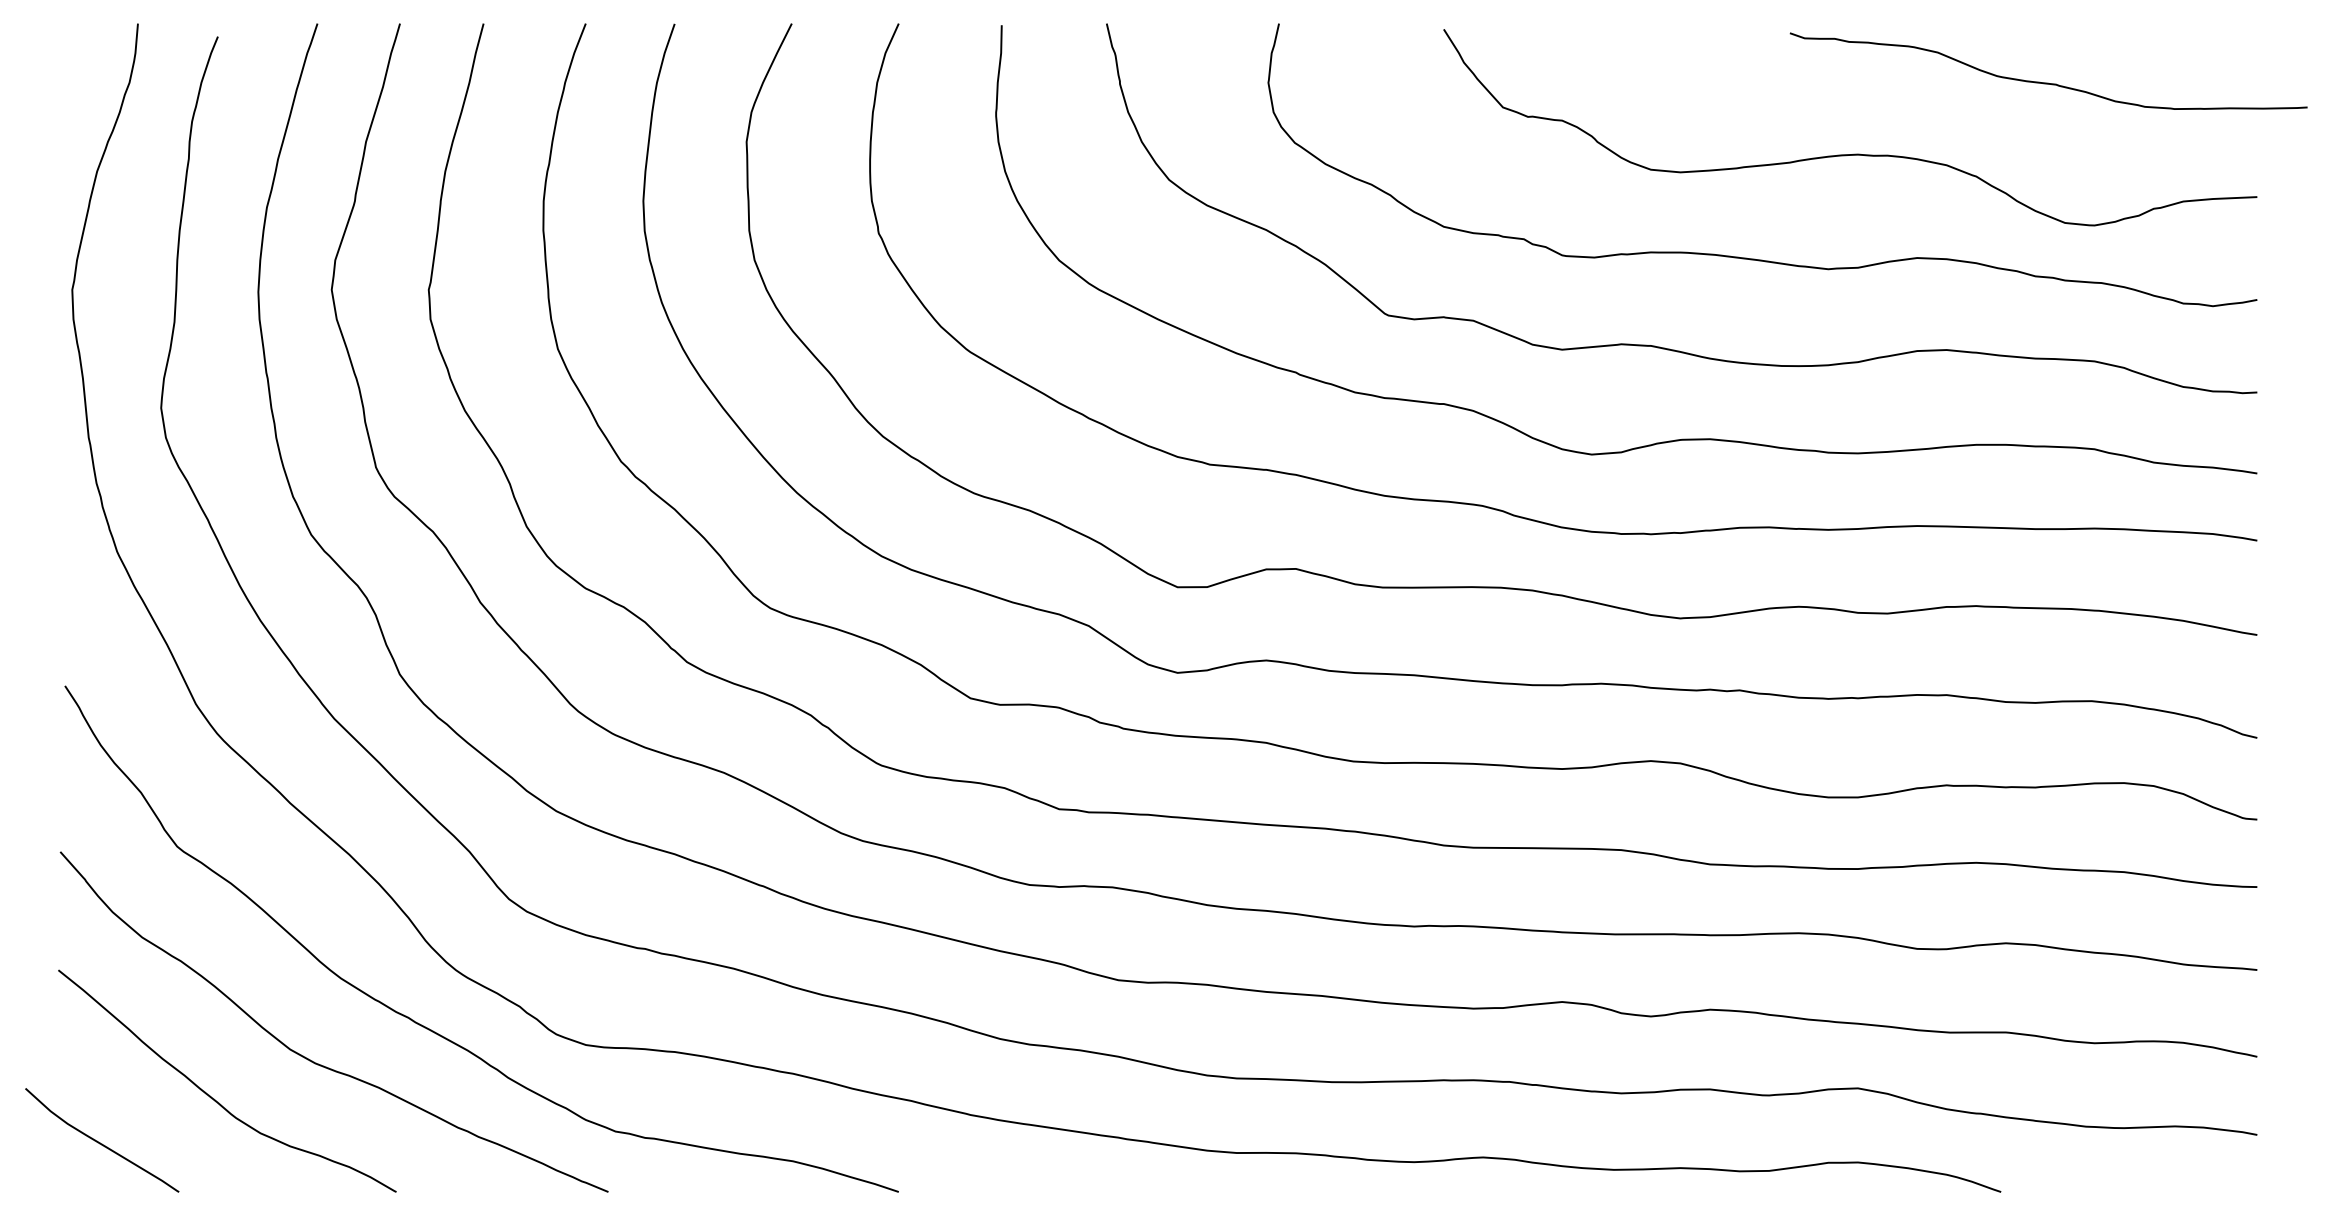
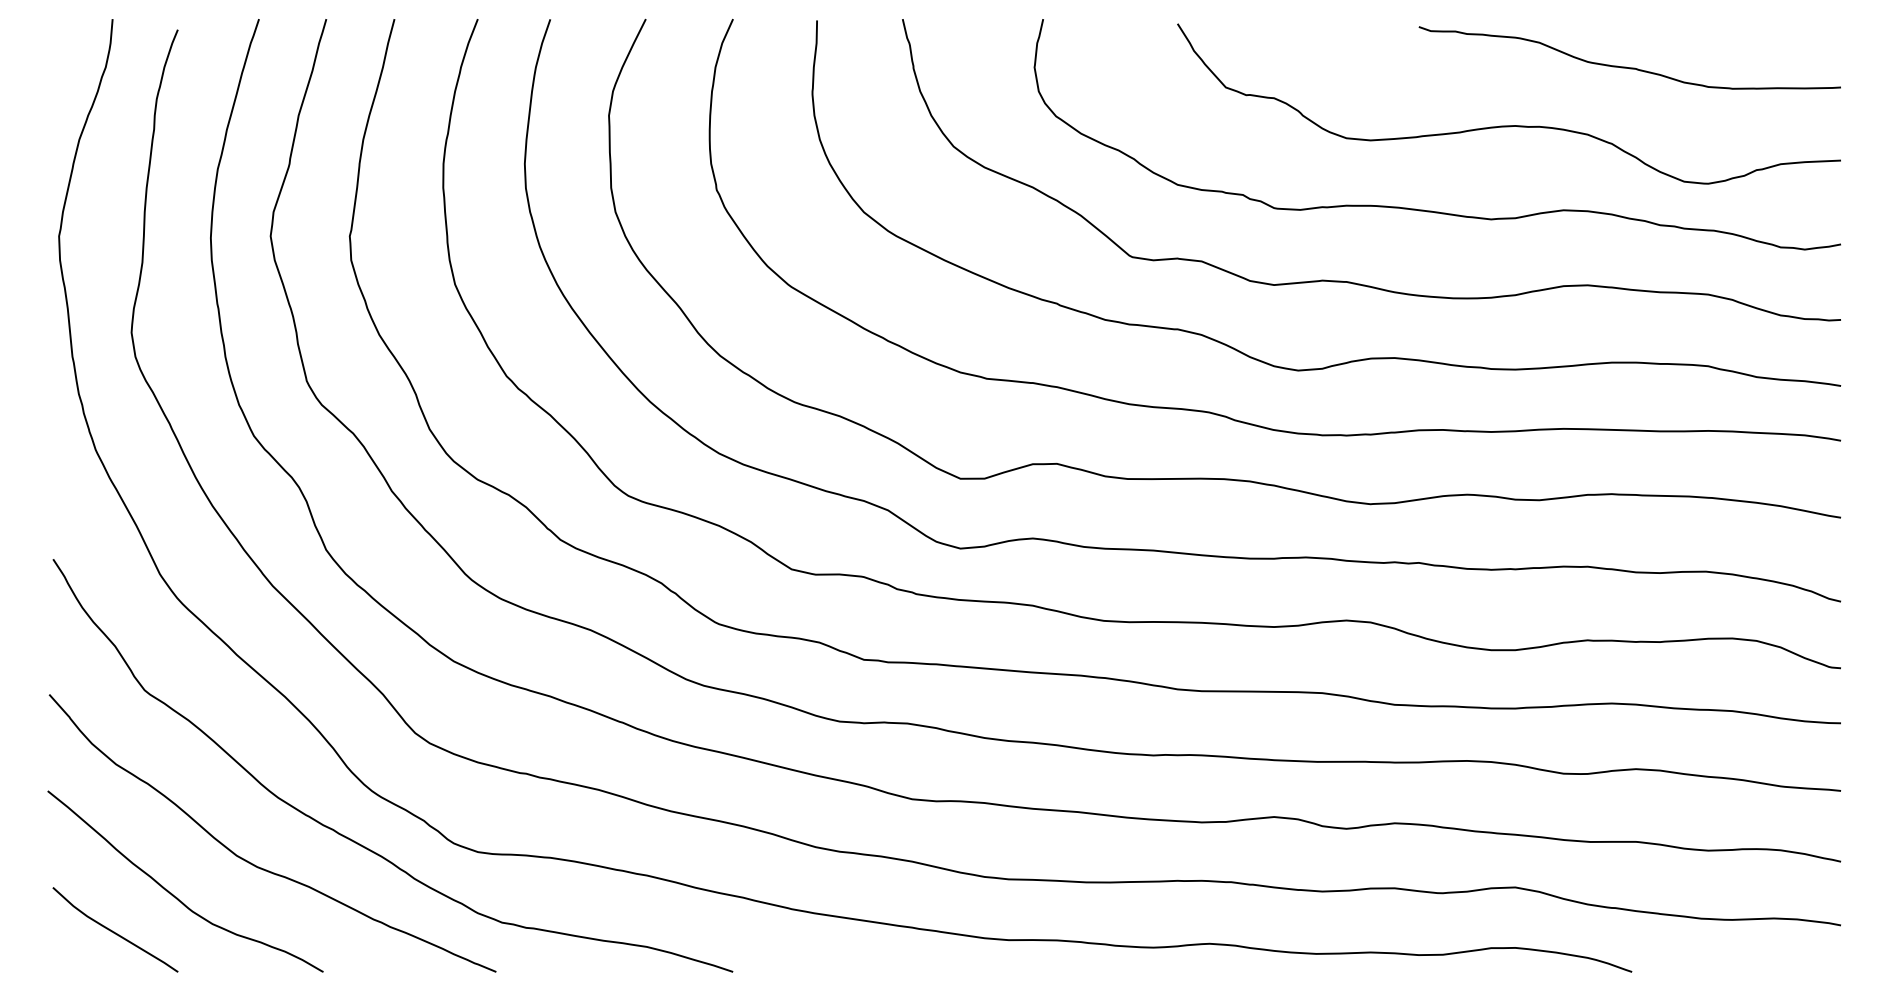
curve: (2044, 81) -> (1626, 66), moved
curve: (100, 1142) -> (114, 931), moved

